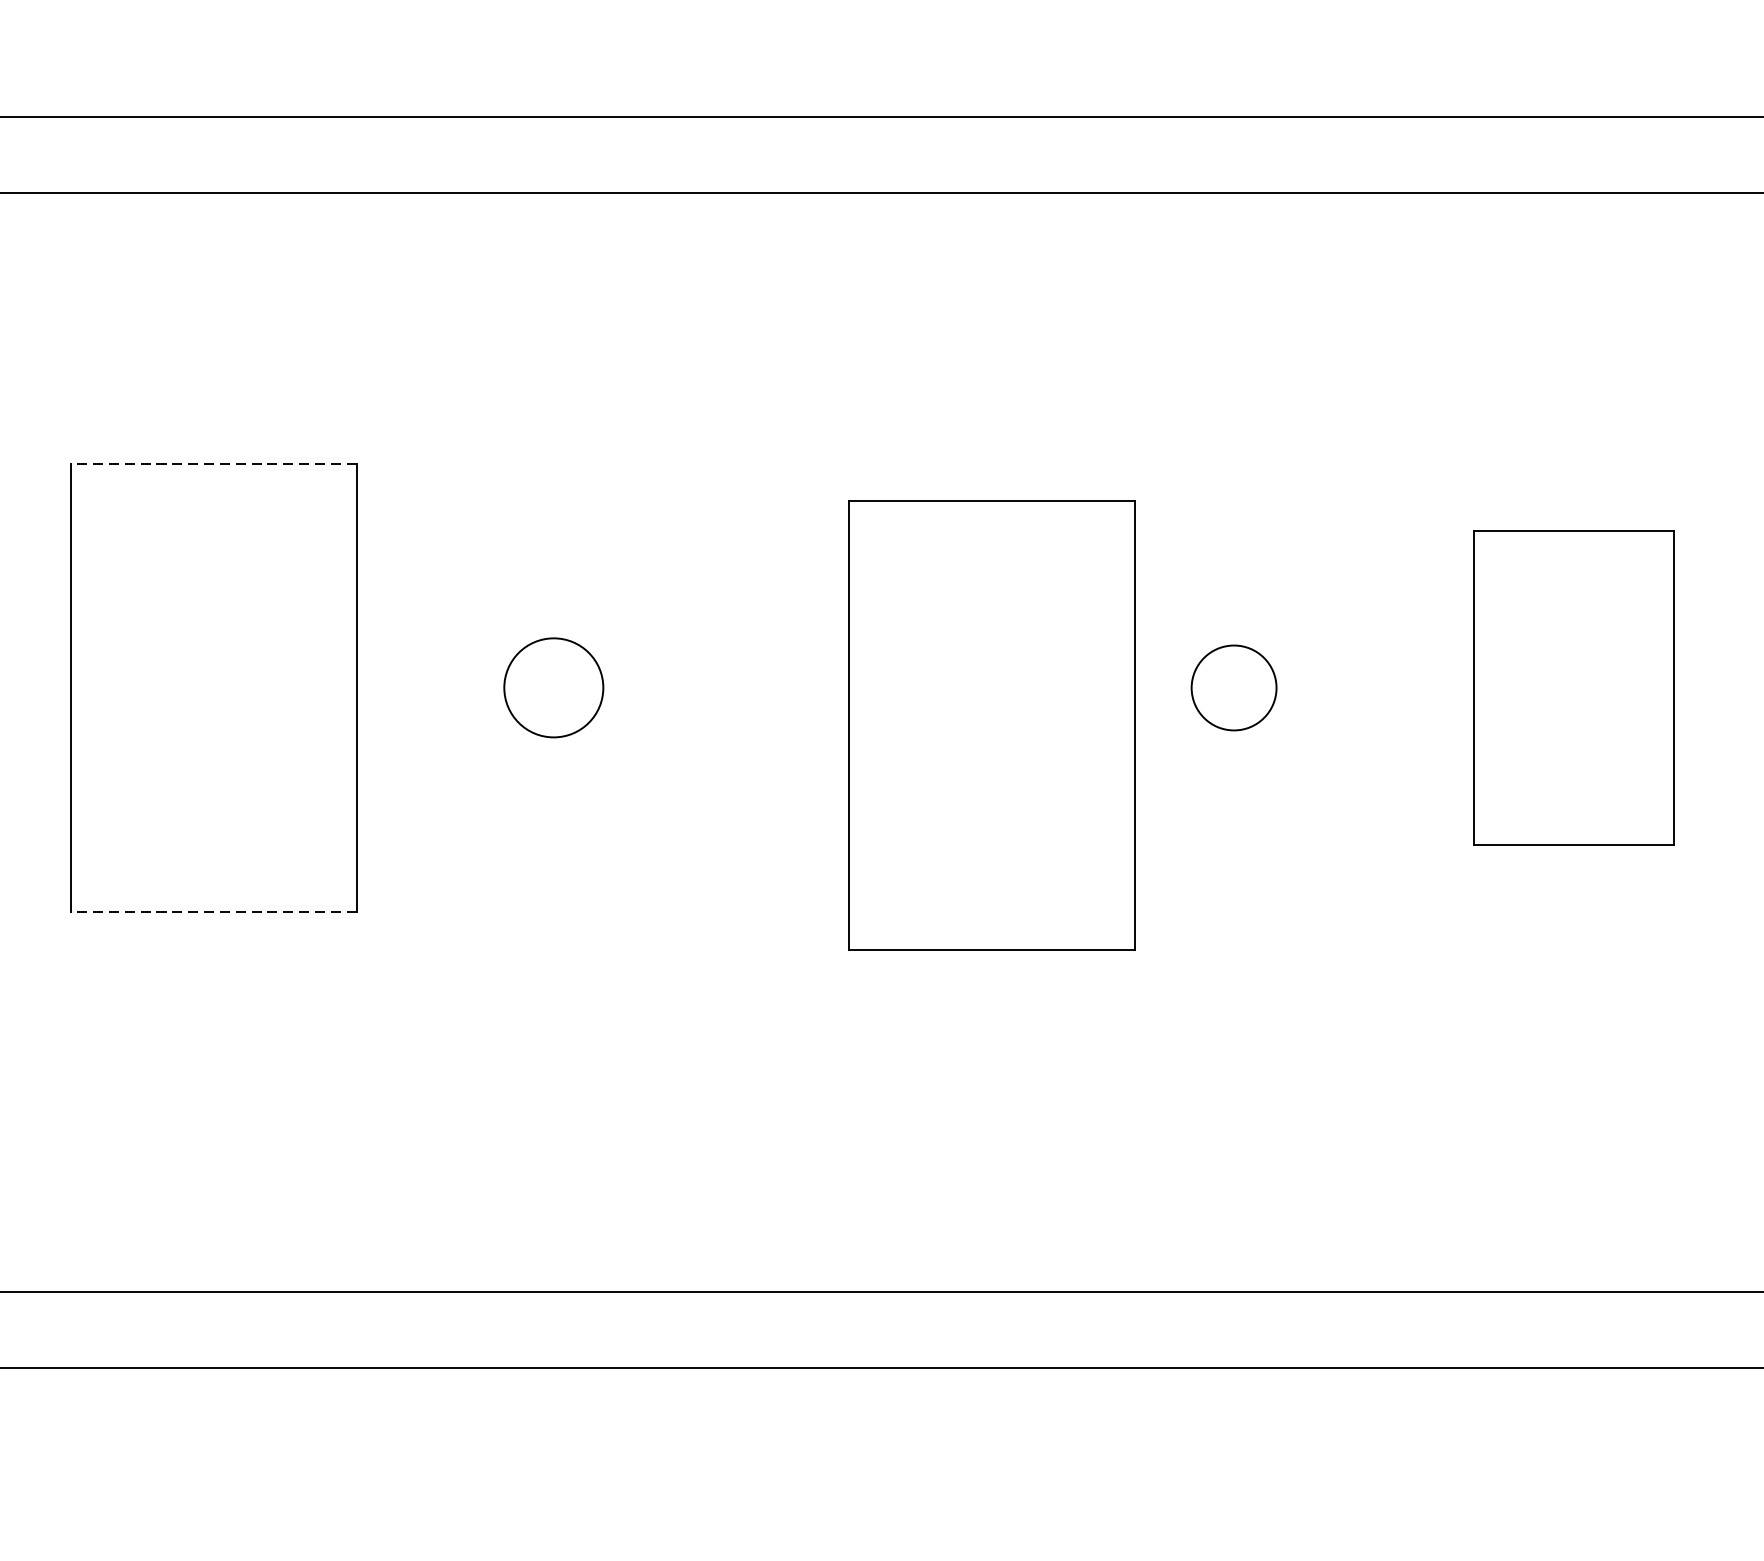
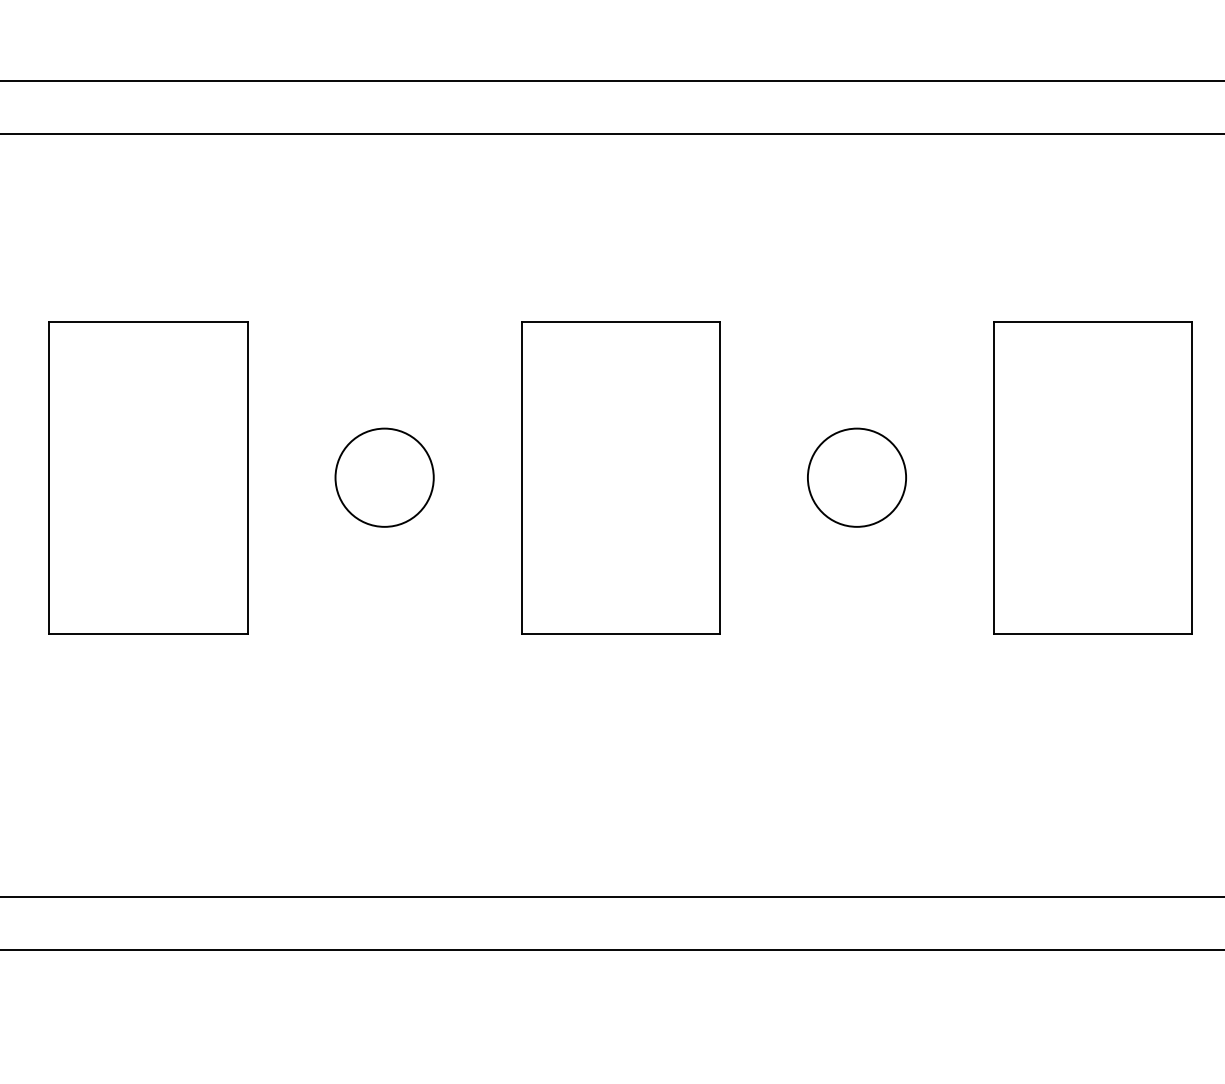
line: (212, 462) -> (147, 321), dashed -> solid
circle: (553, 687) -> (384, 477), size x1.43
circle: (1233, 687) -> (856, 477), size x1.67
part: (1573, 687) -> (1092, 477), size x1.43
part: (991, 725) -> (620, 477), moved
line: (212, 912) -> (147, 633), dashed -> solid

